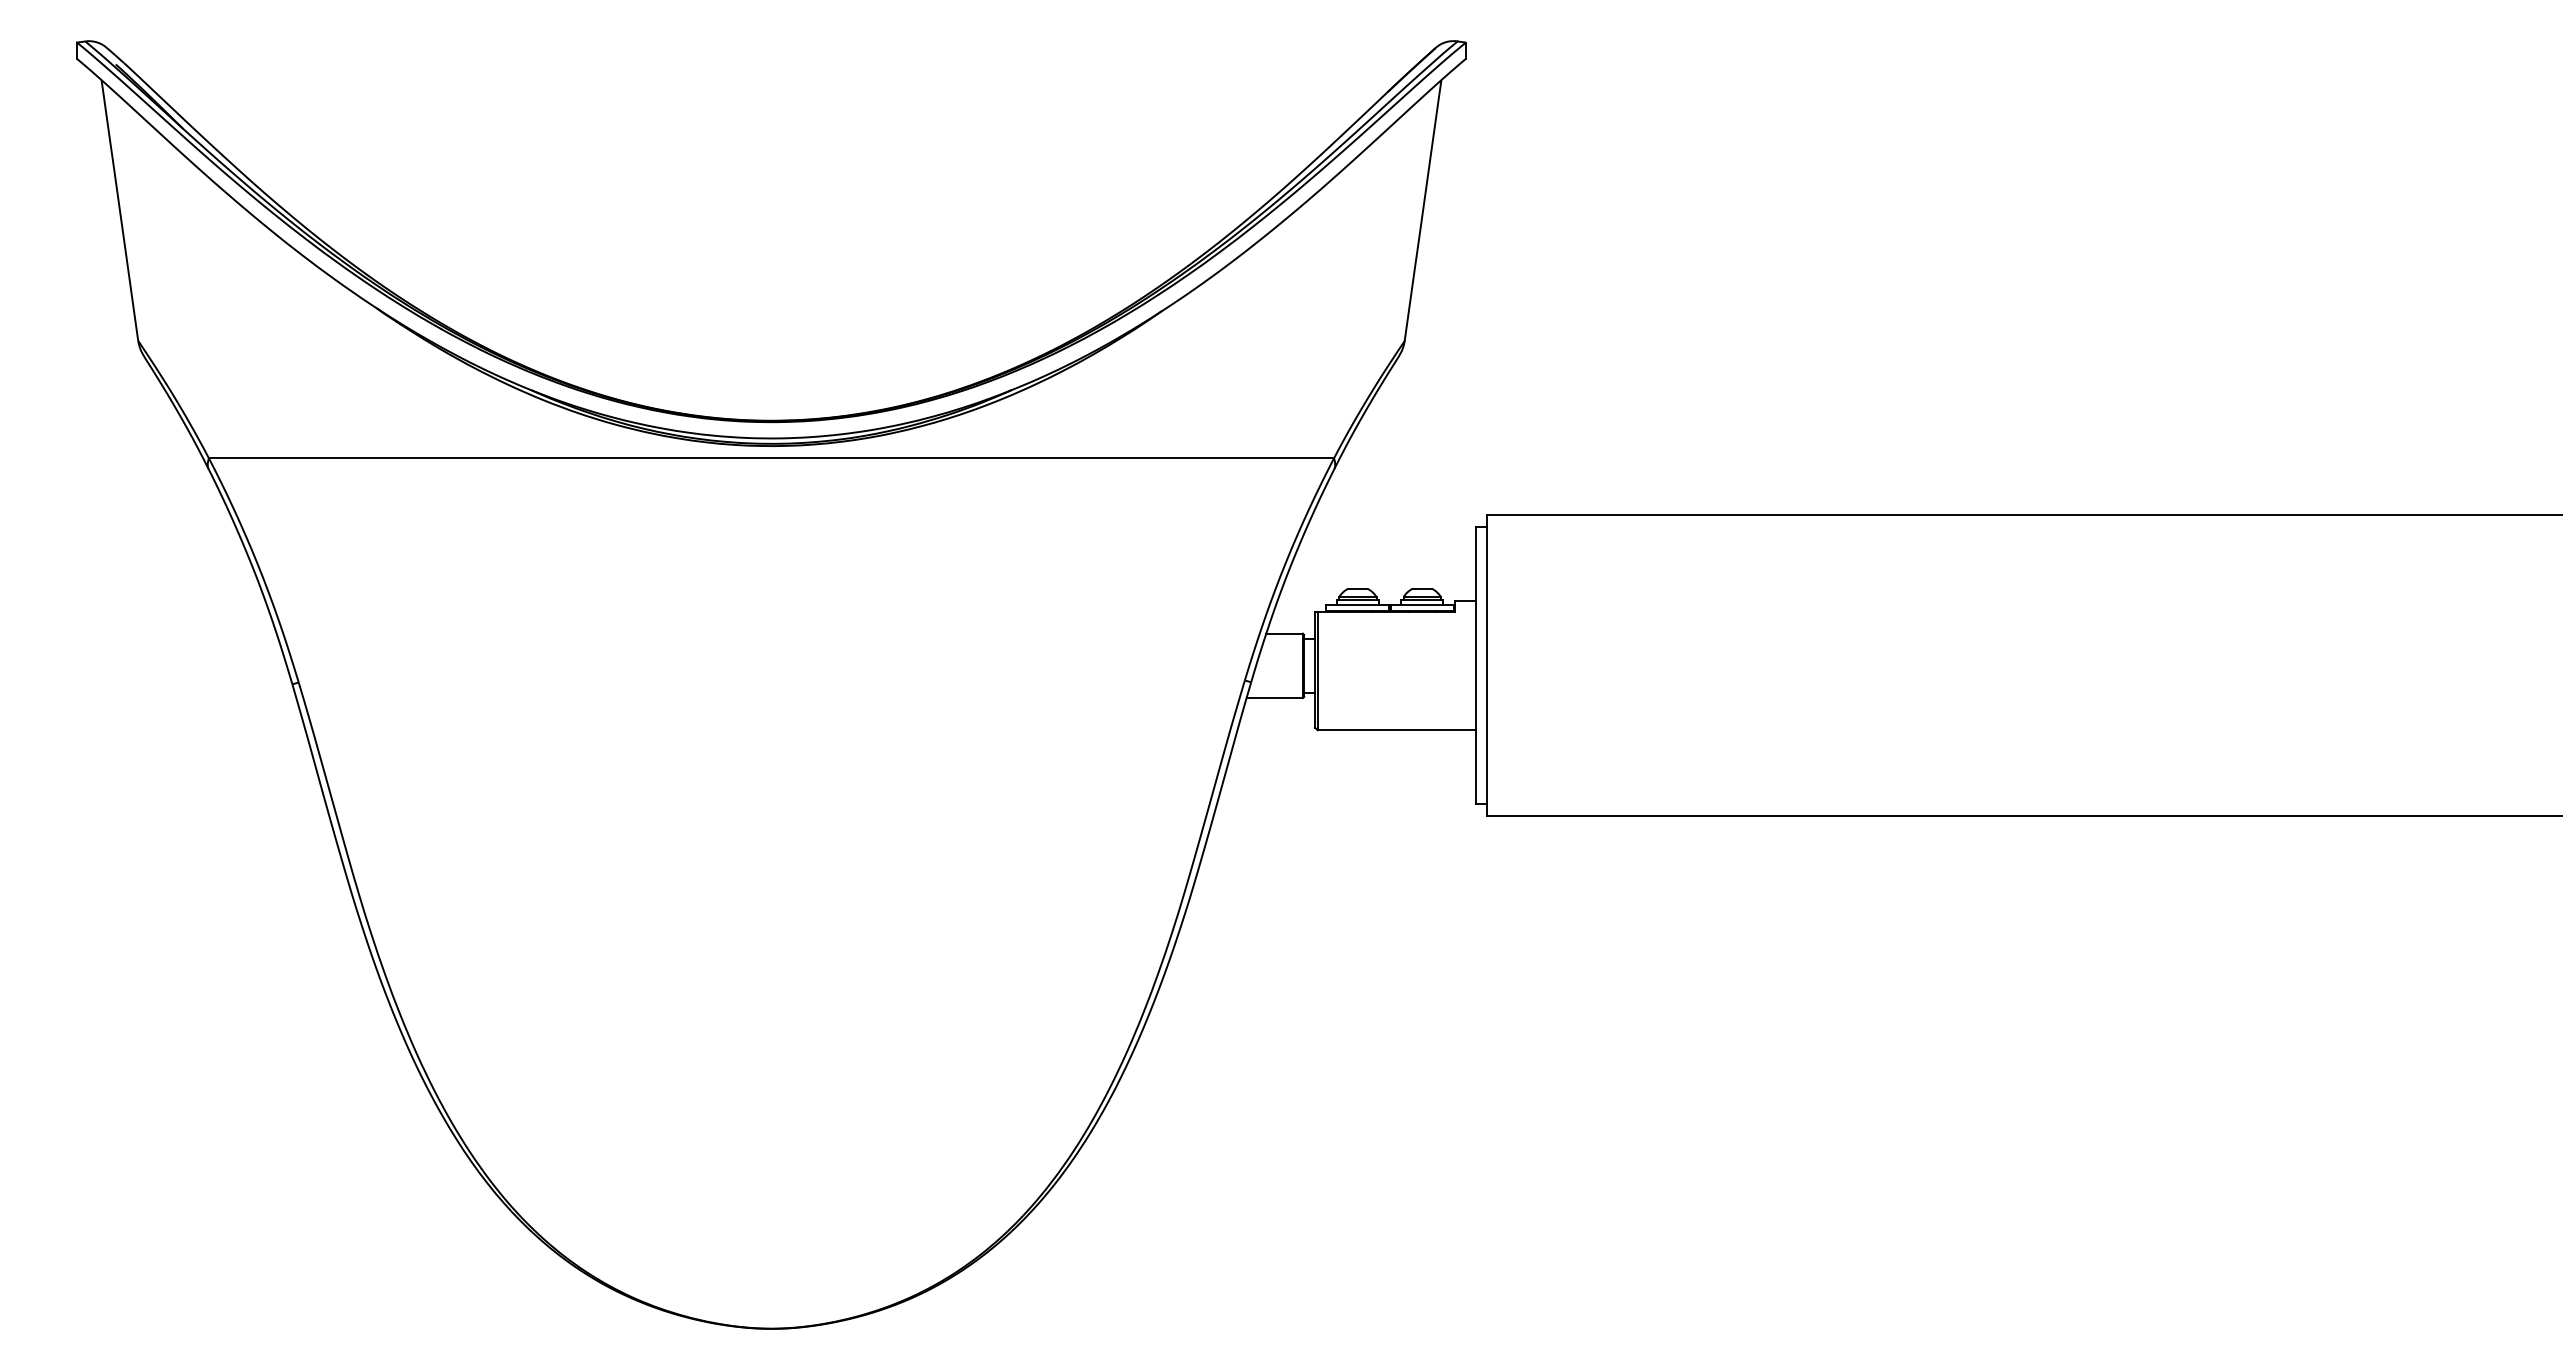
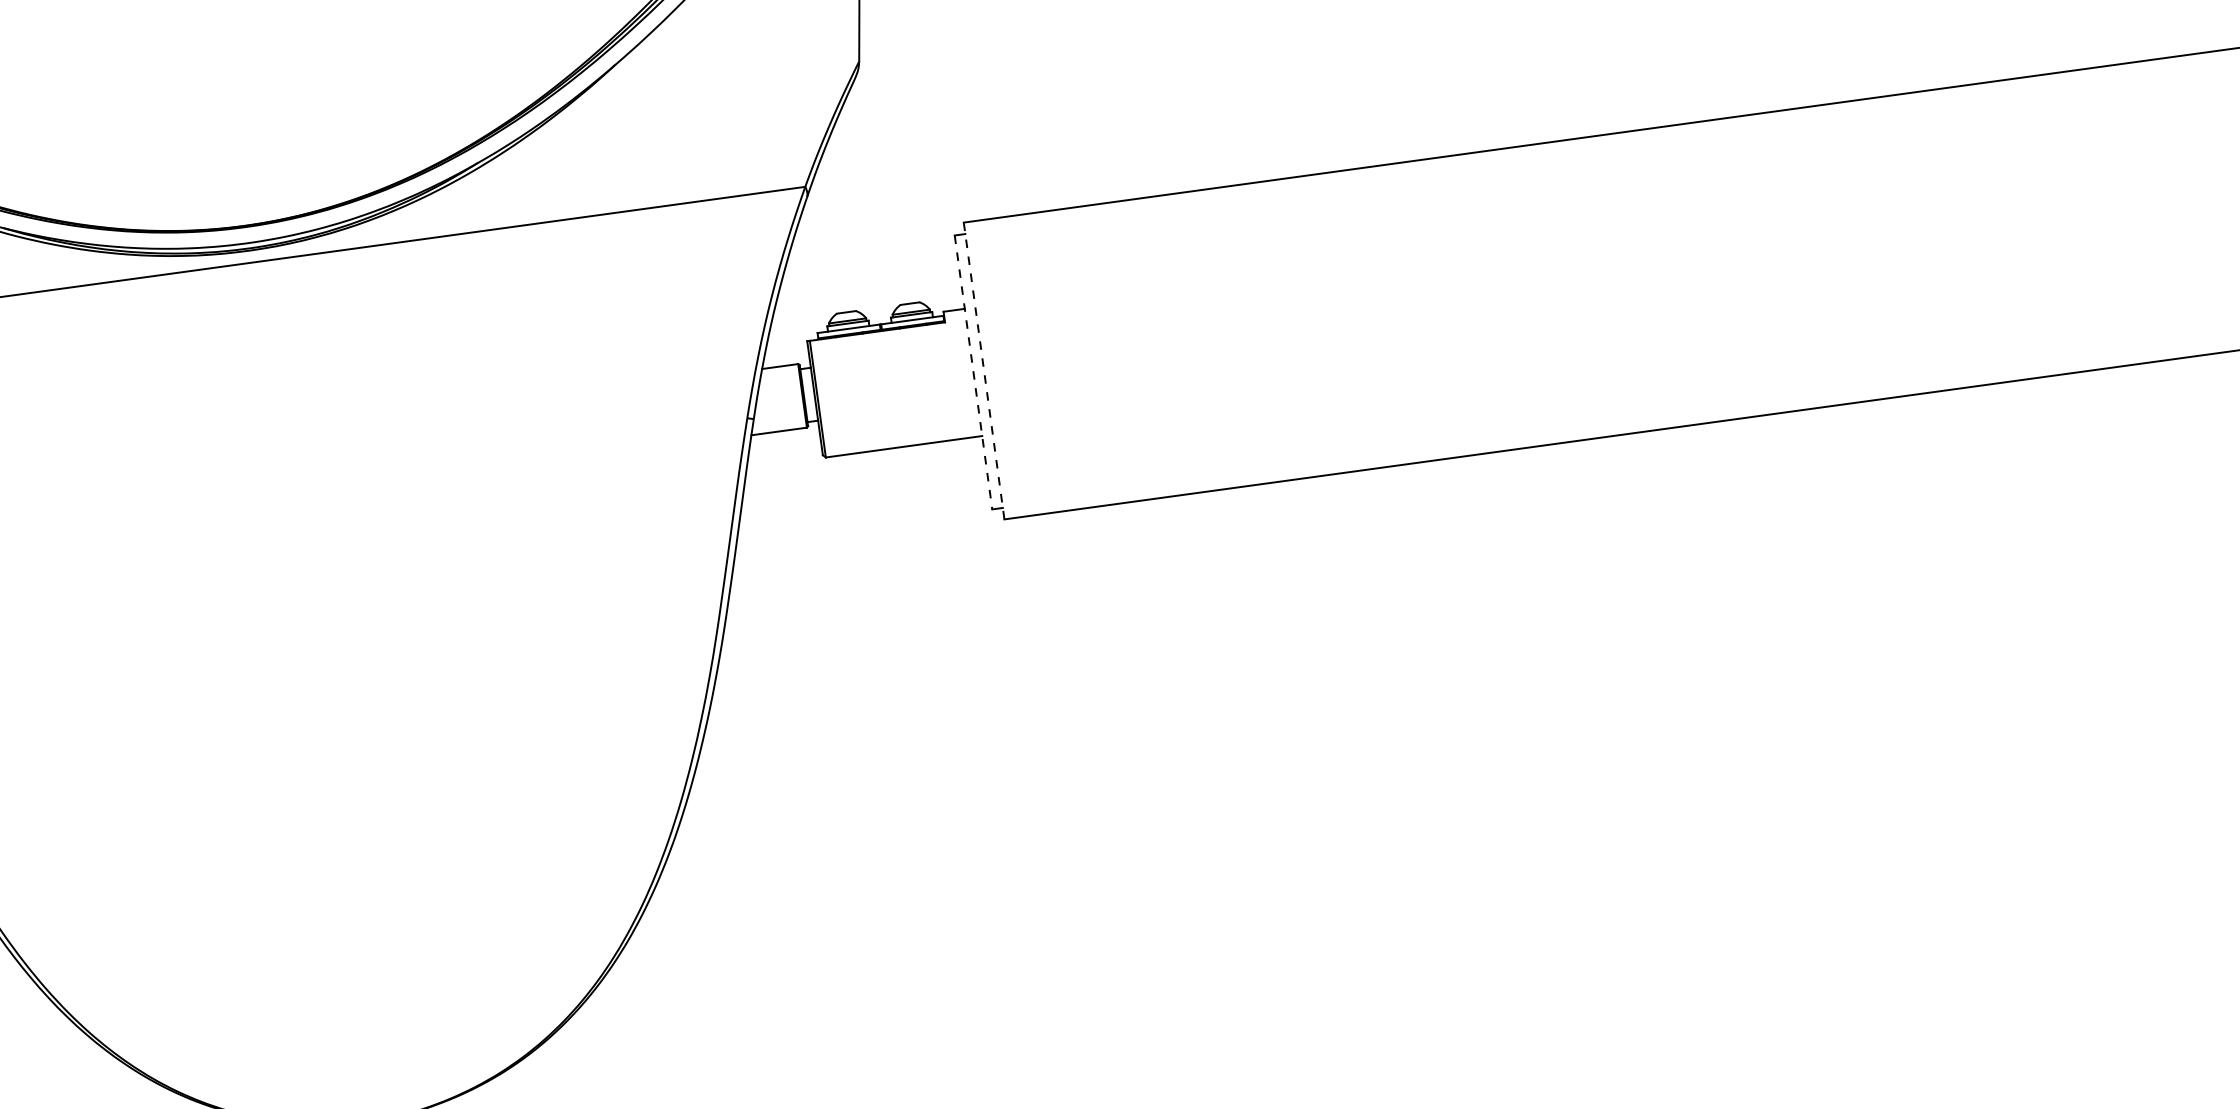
line: (1475, 665) -> (973, 372), solid -> dashed
line: (1486, 666) -> (984, 371), solid -> dashed

